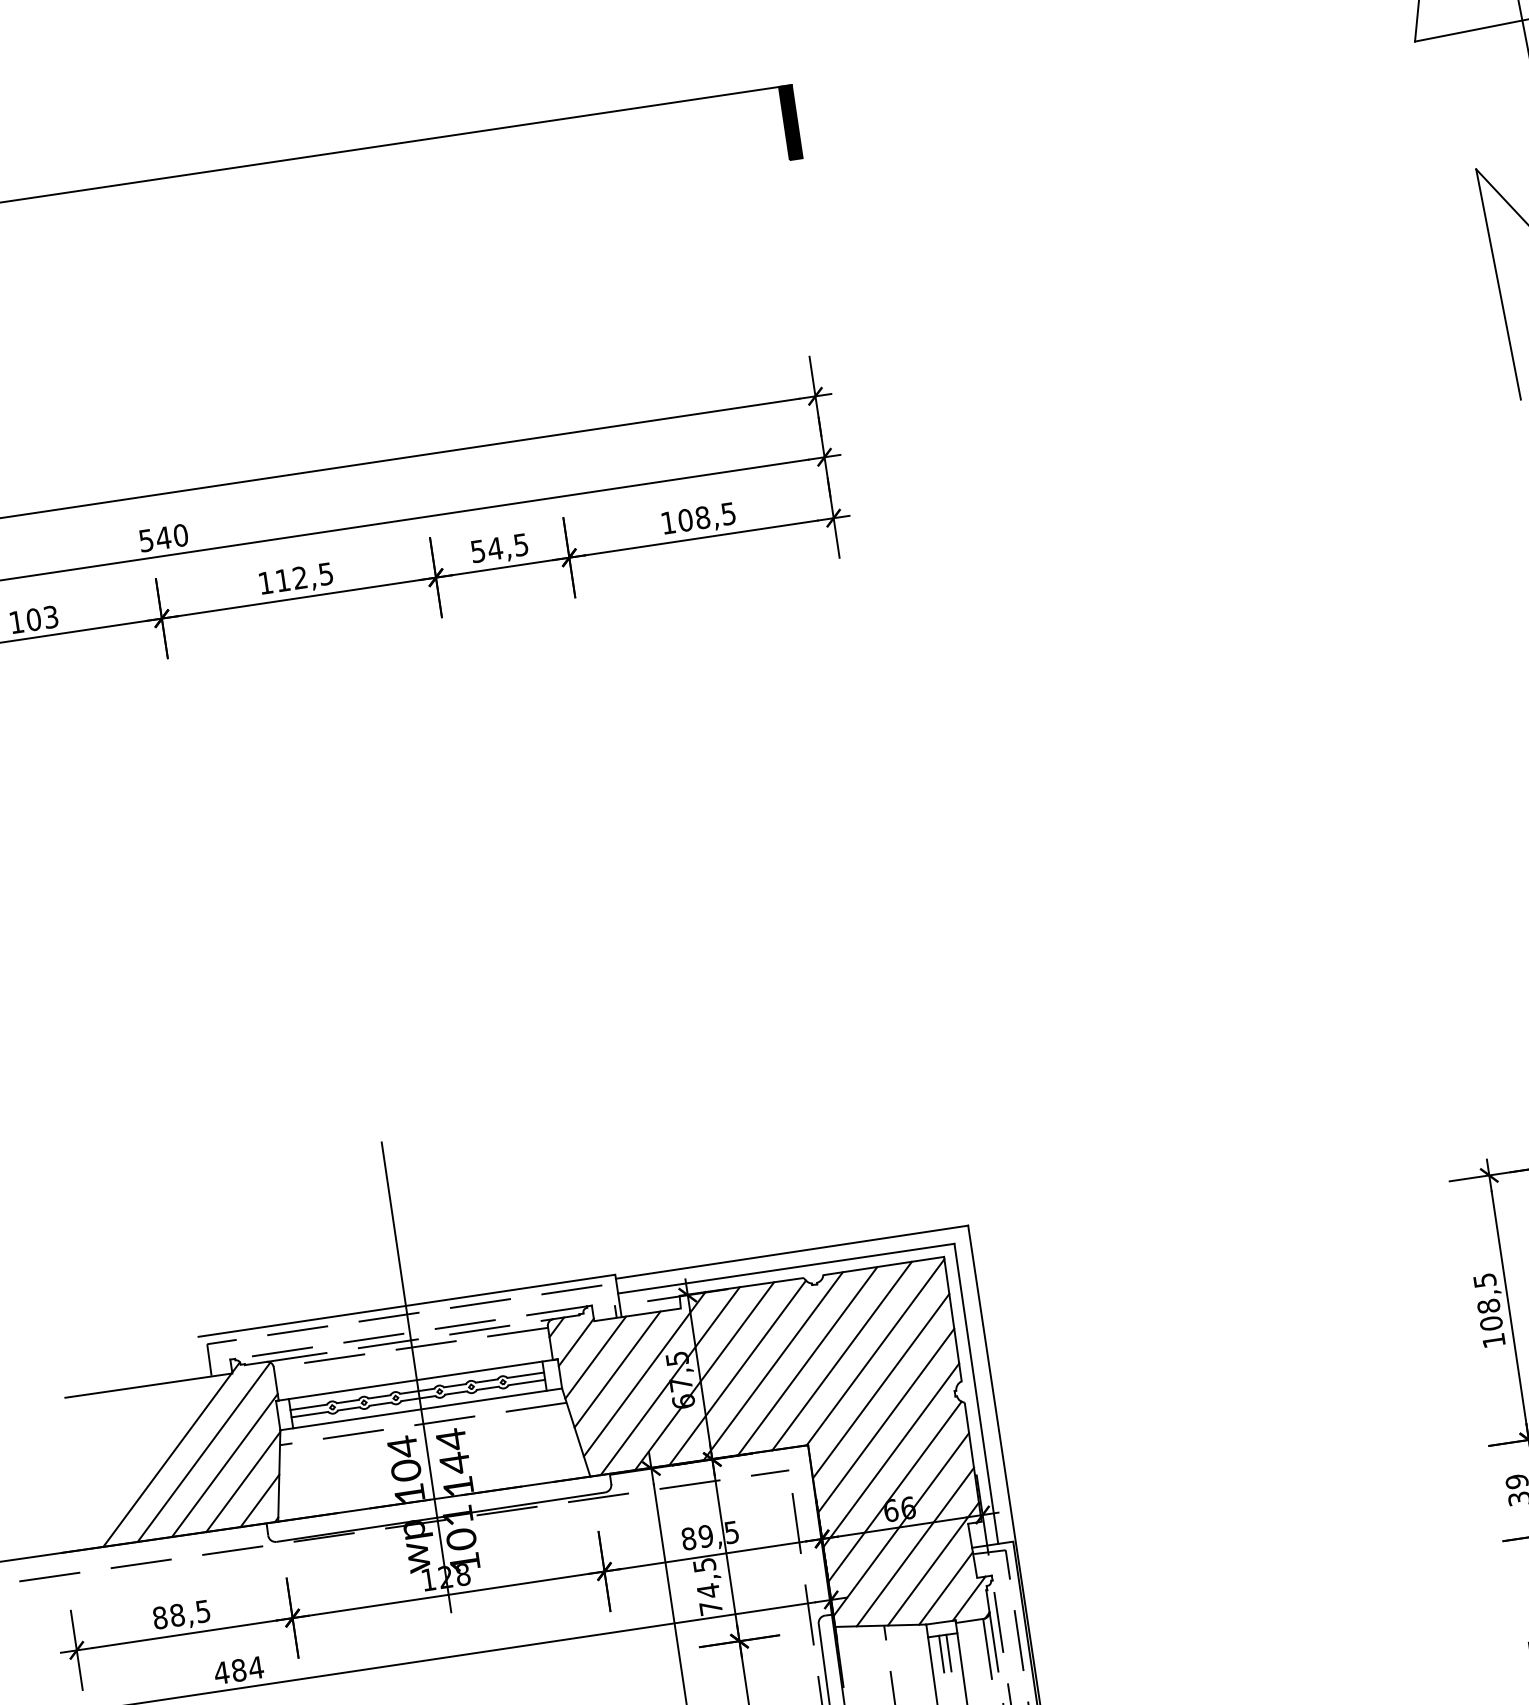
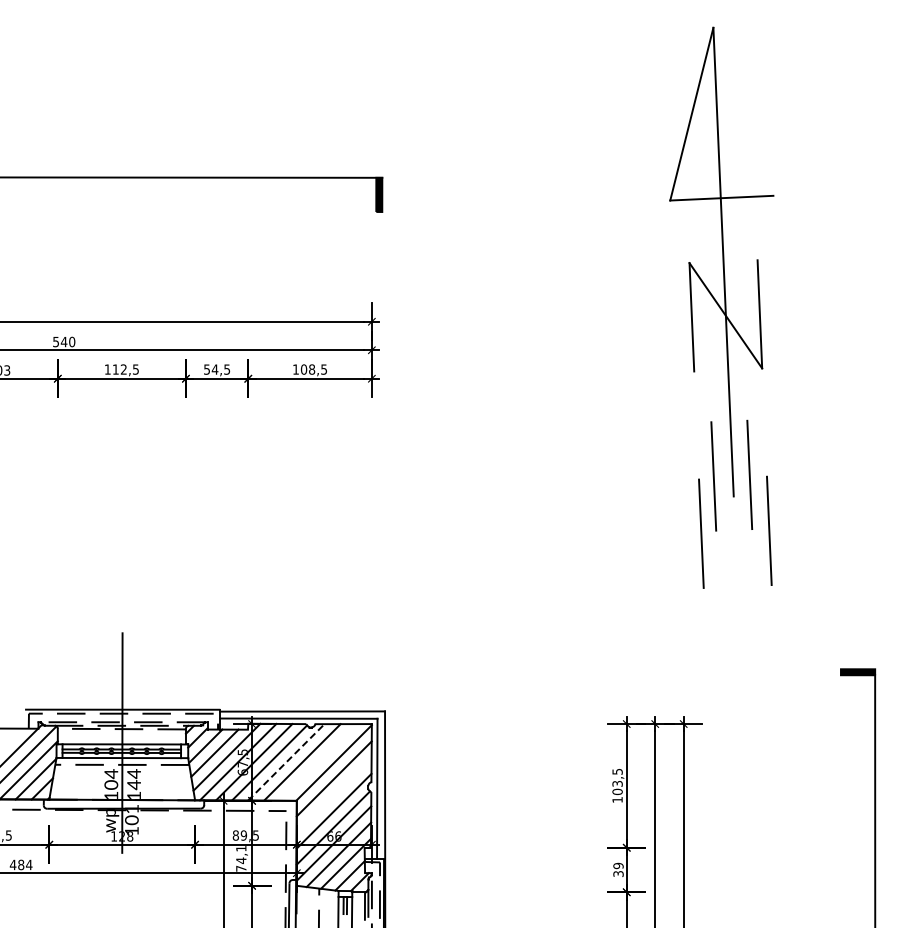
text: (1488, 1305) -> (617, 783), 108,5 -> 103,5
line: (842, 1356) -> (318, 762), removed
line: (773, 1366) -> (286, 762), solid -> dashed
line: (884, 1419) -> (333, 794), removed
text: (704, 1564) -> (241, 848), 74,5 -> 74,1

